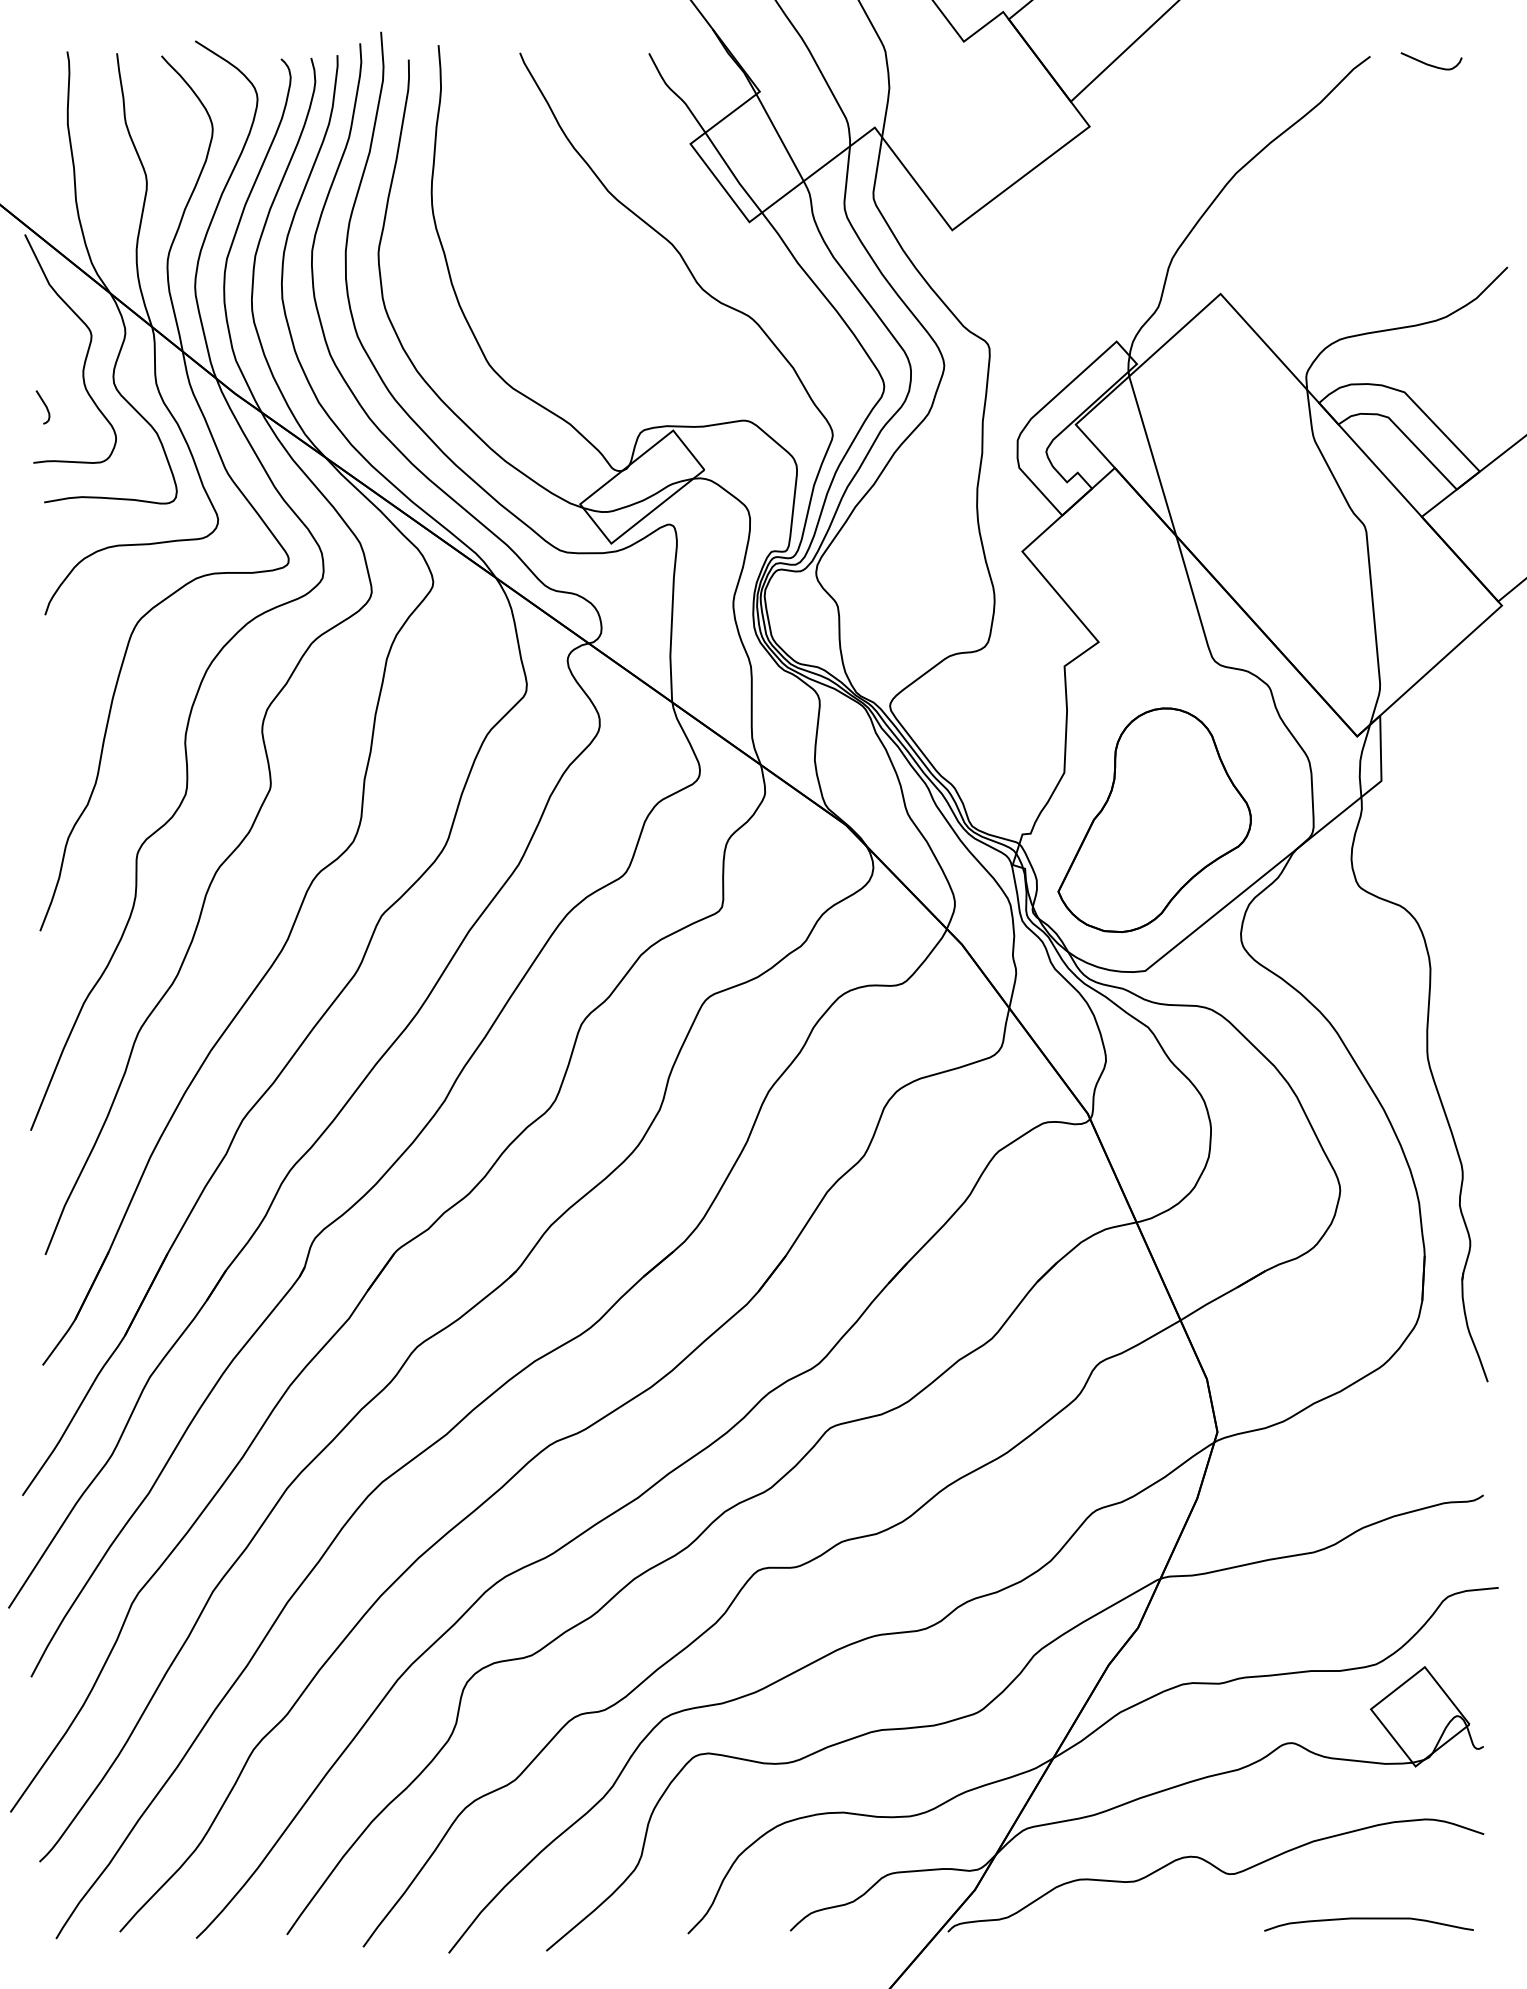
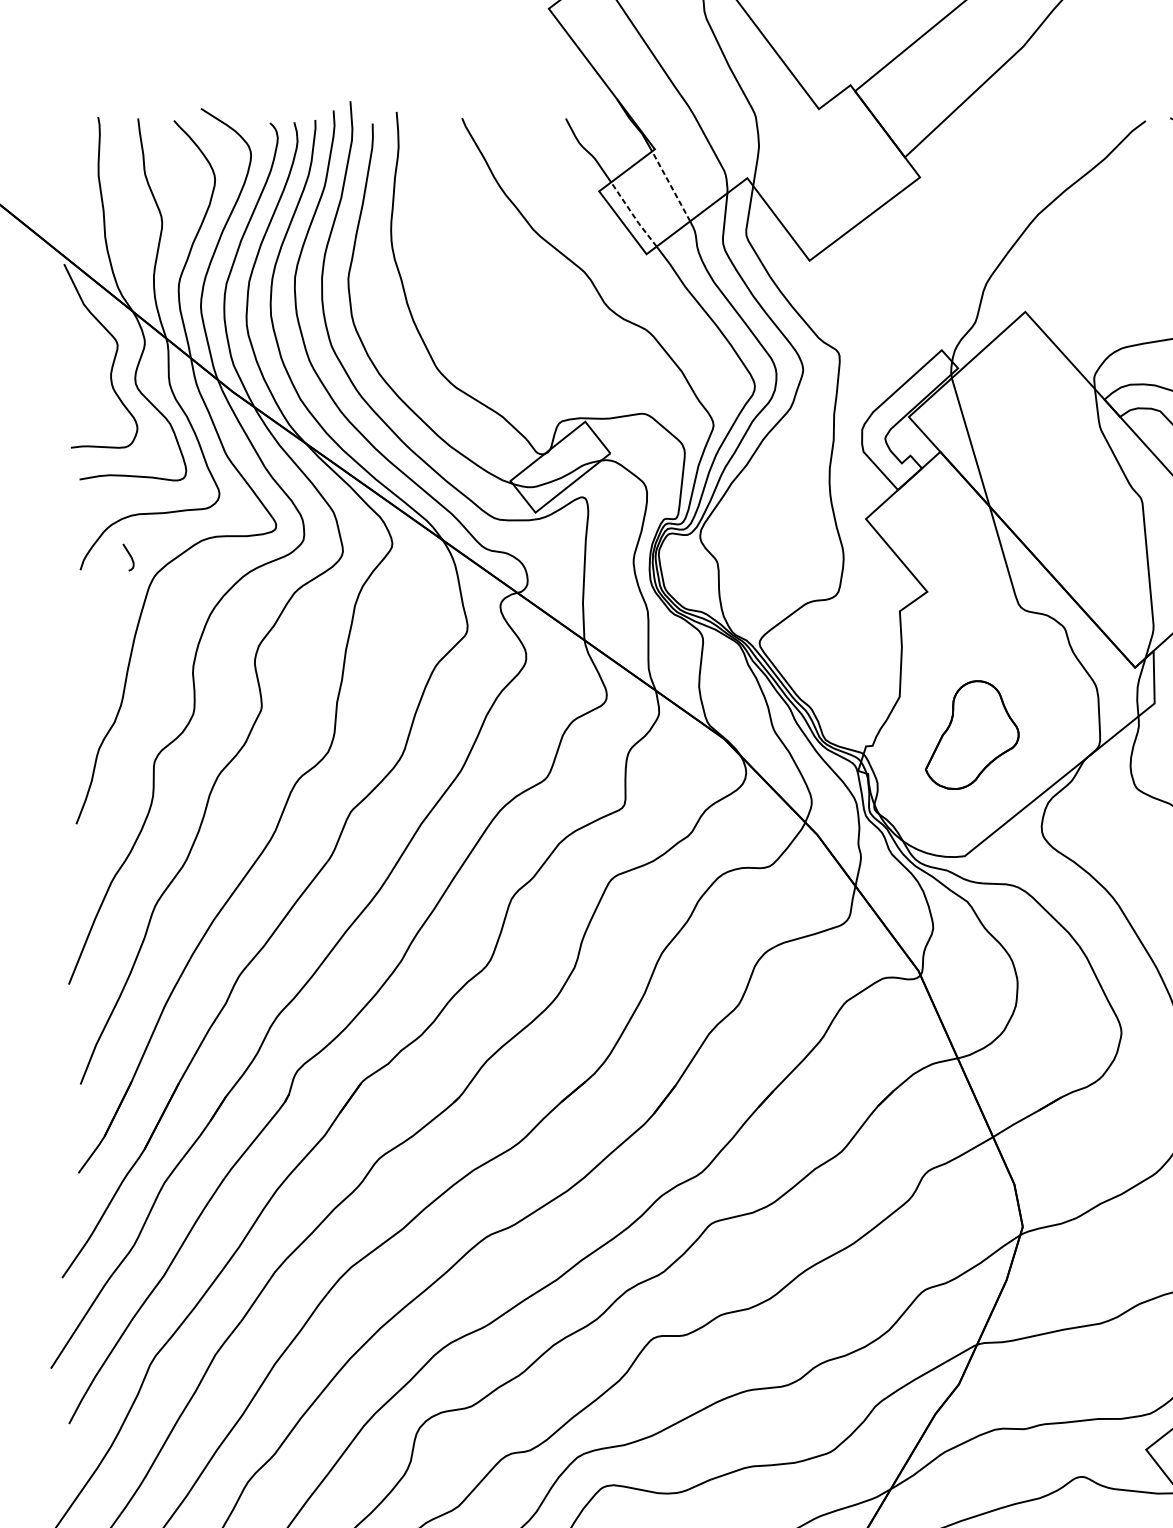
line: (779, 137) -> (670, 186), solid -> dashed
line: (733, 173) -> (633, 215), solid -> dashed
curve: (44, 405) -> (129, 555), moved
part: (1154, 820) -> (972, 735), size x0.6

